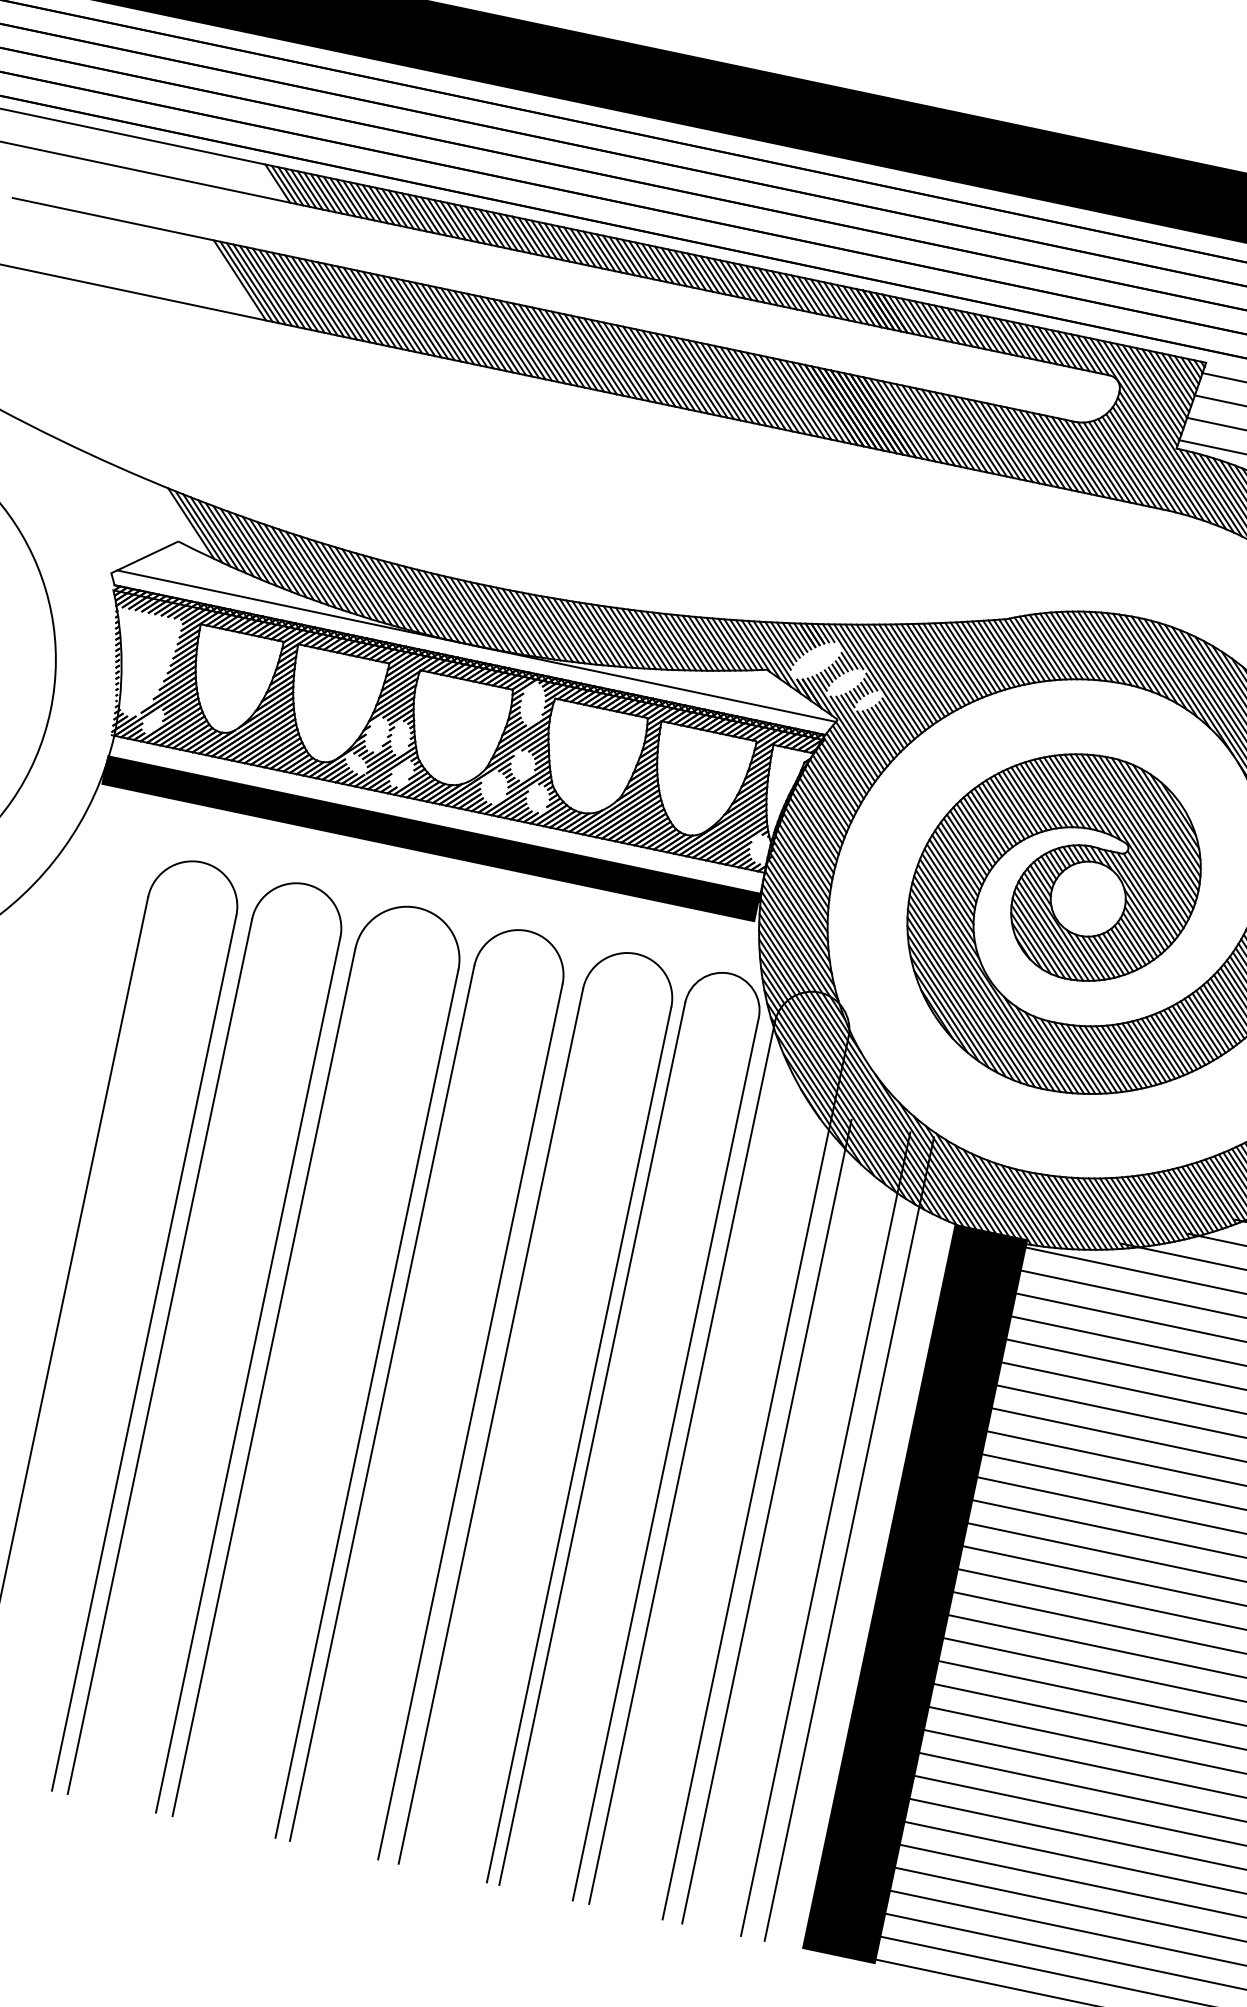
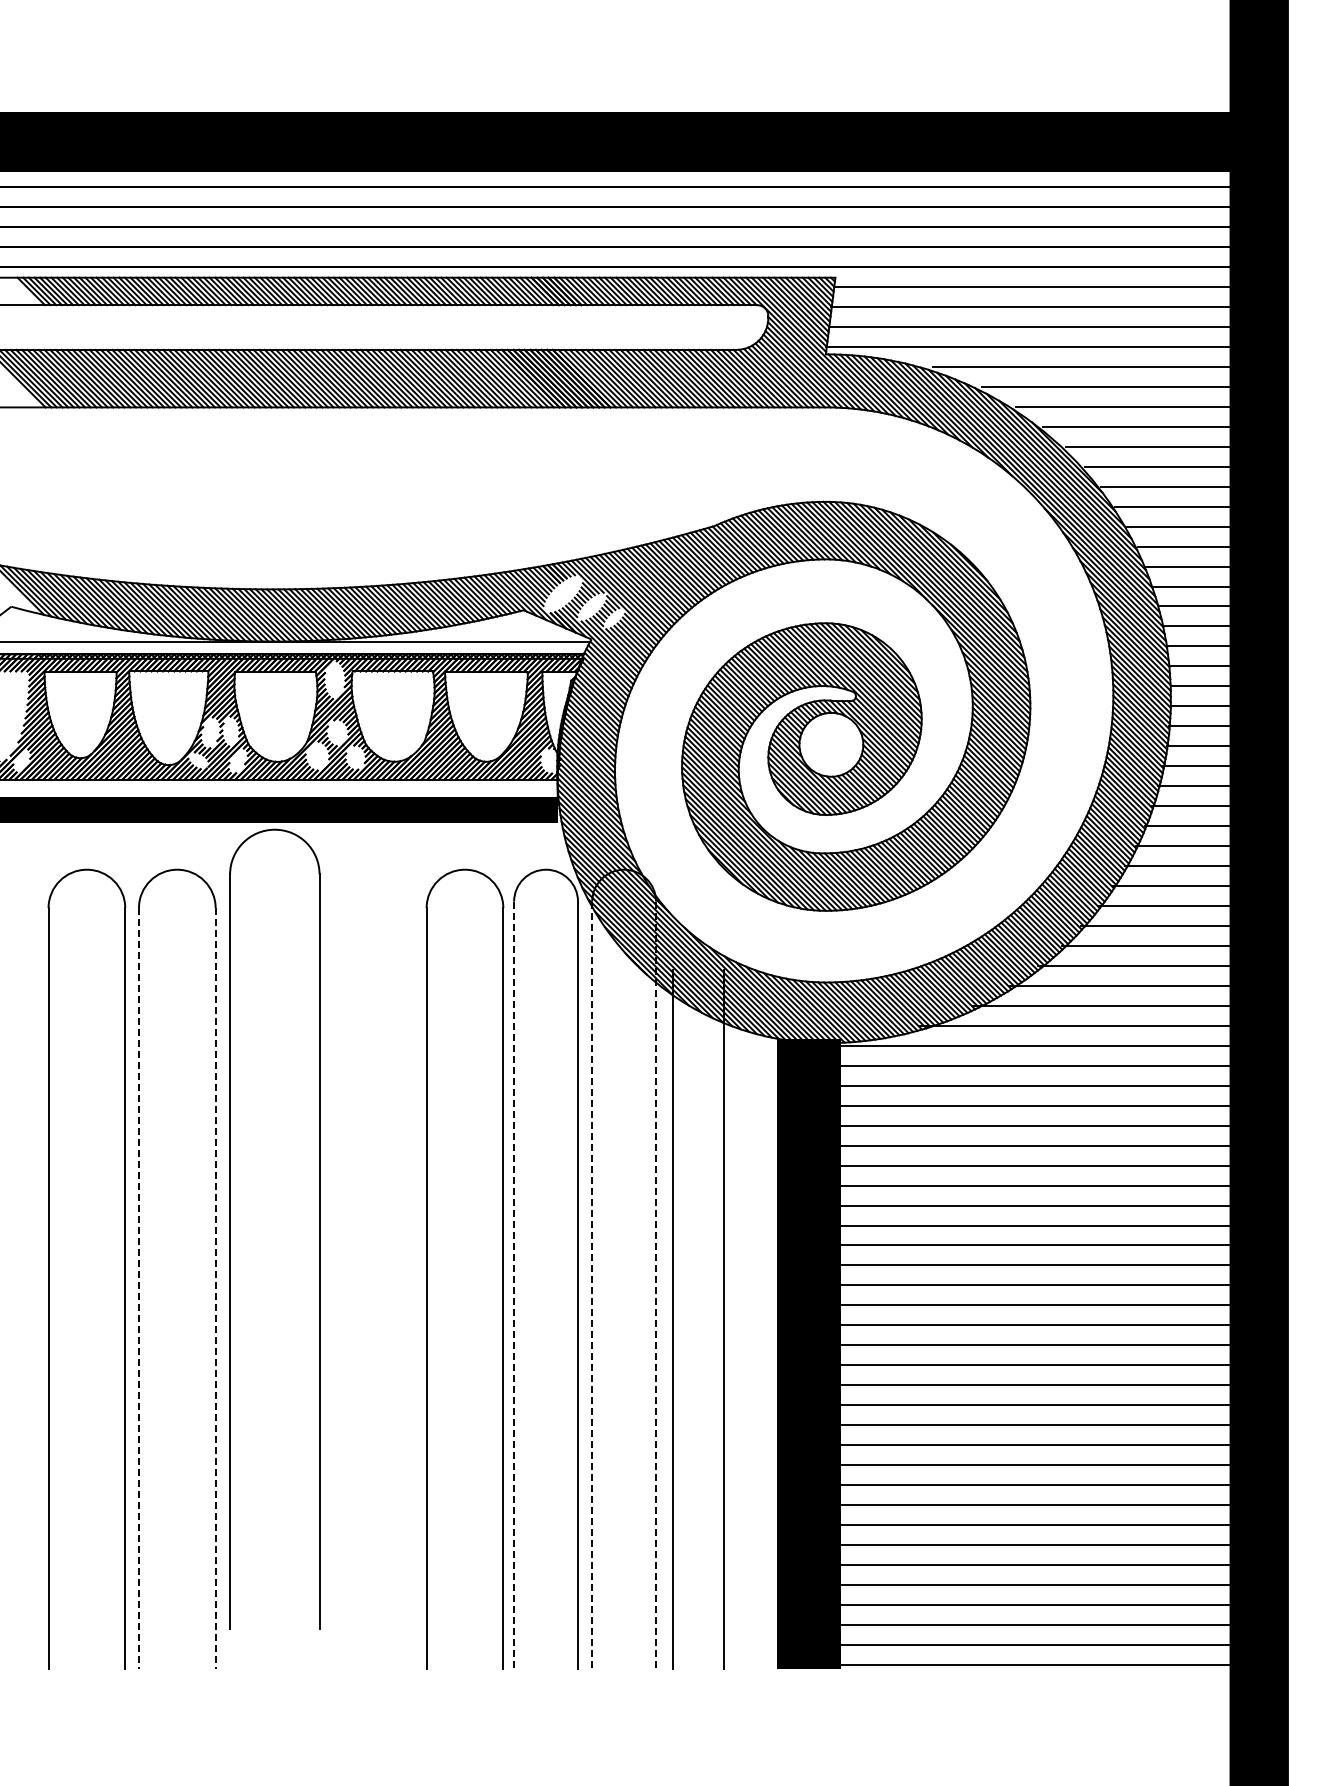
part: (270, 1355) -> (230, 1228), moved
line: (159, 1356) -> (138, 1288), solid -> dashed
line: (247, 1375) -> (215, 1288), solid -> dashed
part: (387, 1380) -> (332, 1268), removed
line: (592, 1444) -> (514, 1285), solid -> dashed
line: (682, 1463) -> (592, 1285), solid -> dashed
line: (756, 1478) -> (656, 1285), solid -> dashed
line: (848, 1539) -> (744, 1319), removed

